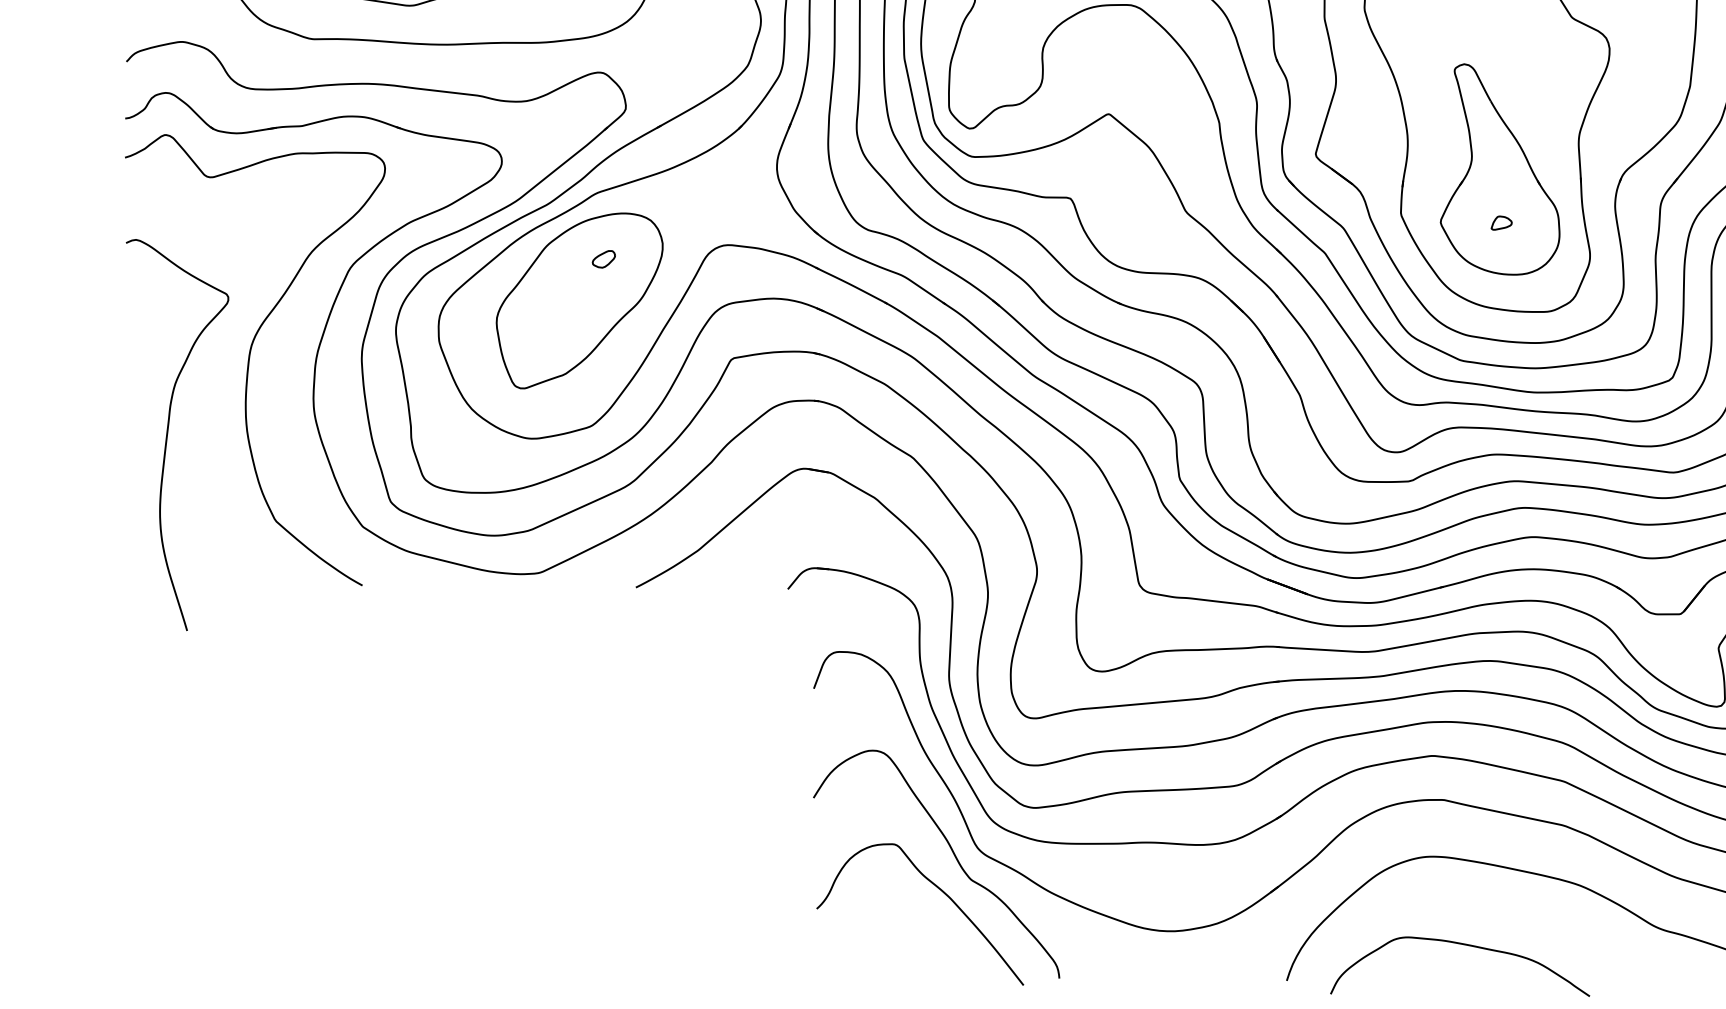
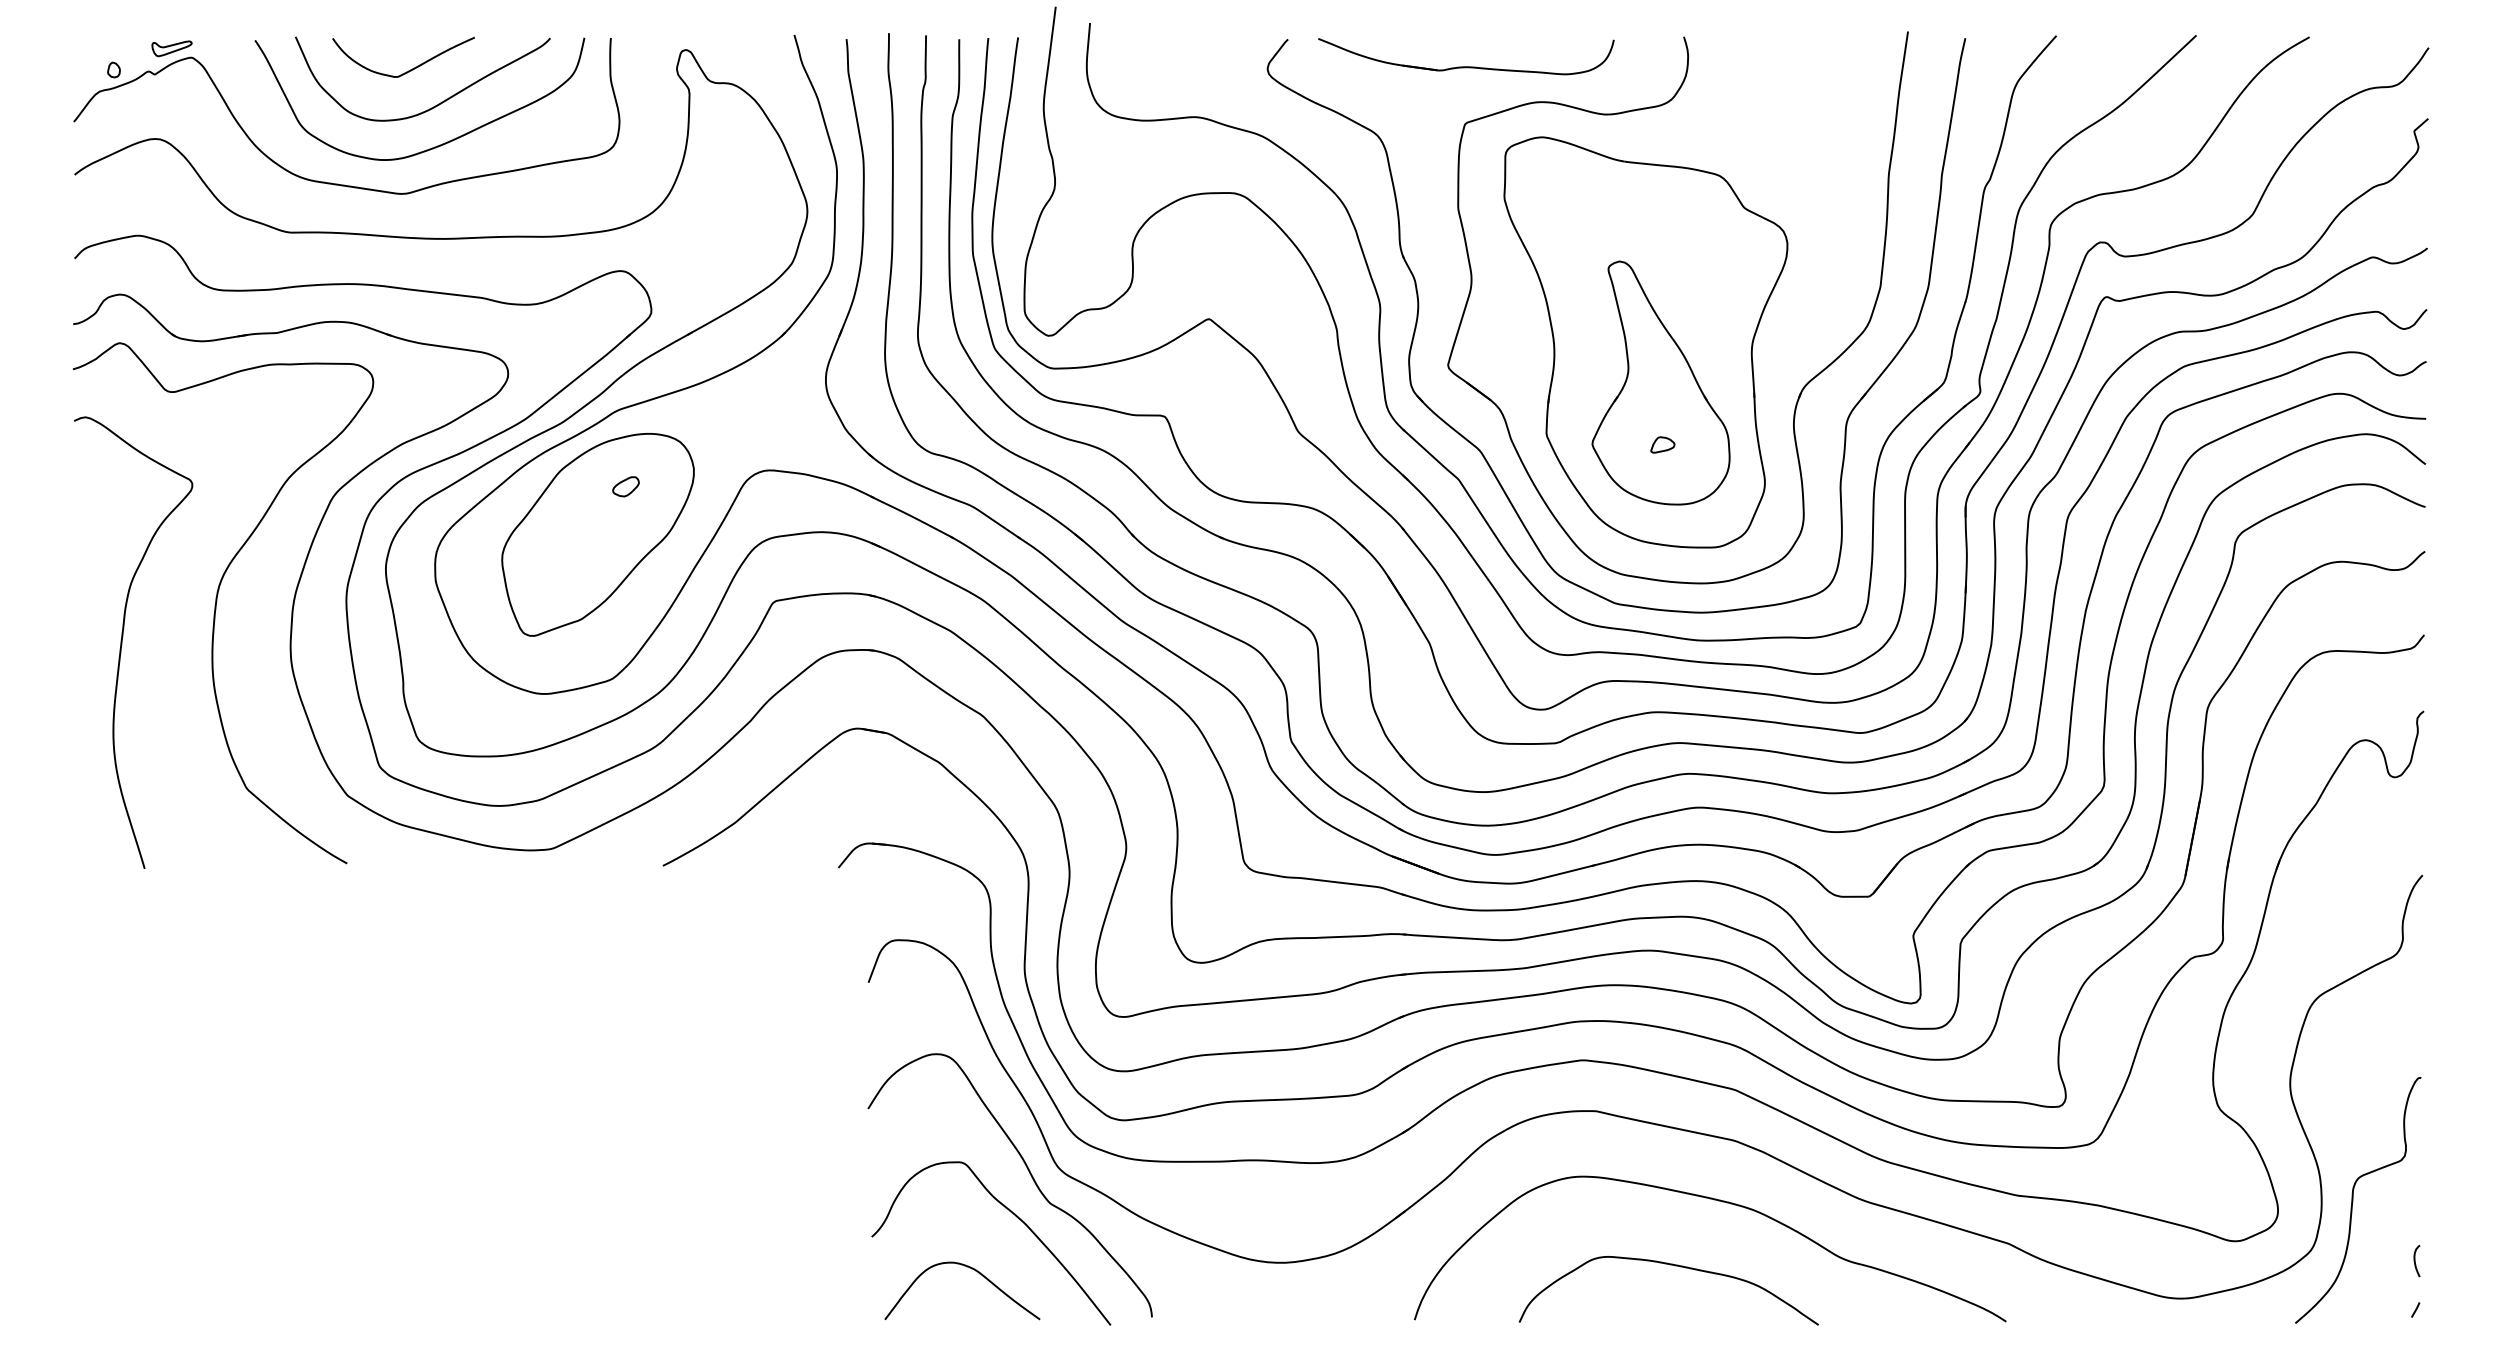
curve: (167, 434) -> (122, 642), moved
curve: (903, 937) -> (971, 1269), added
curve: (1465, 945) -> (1675, 1266), moved

